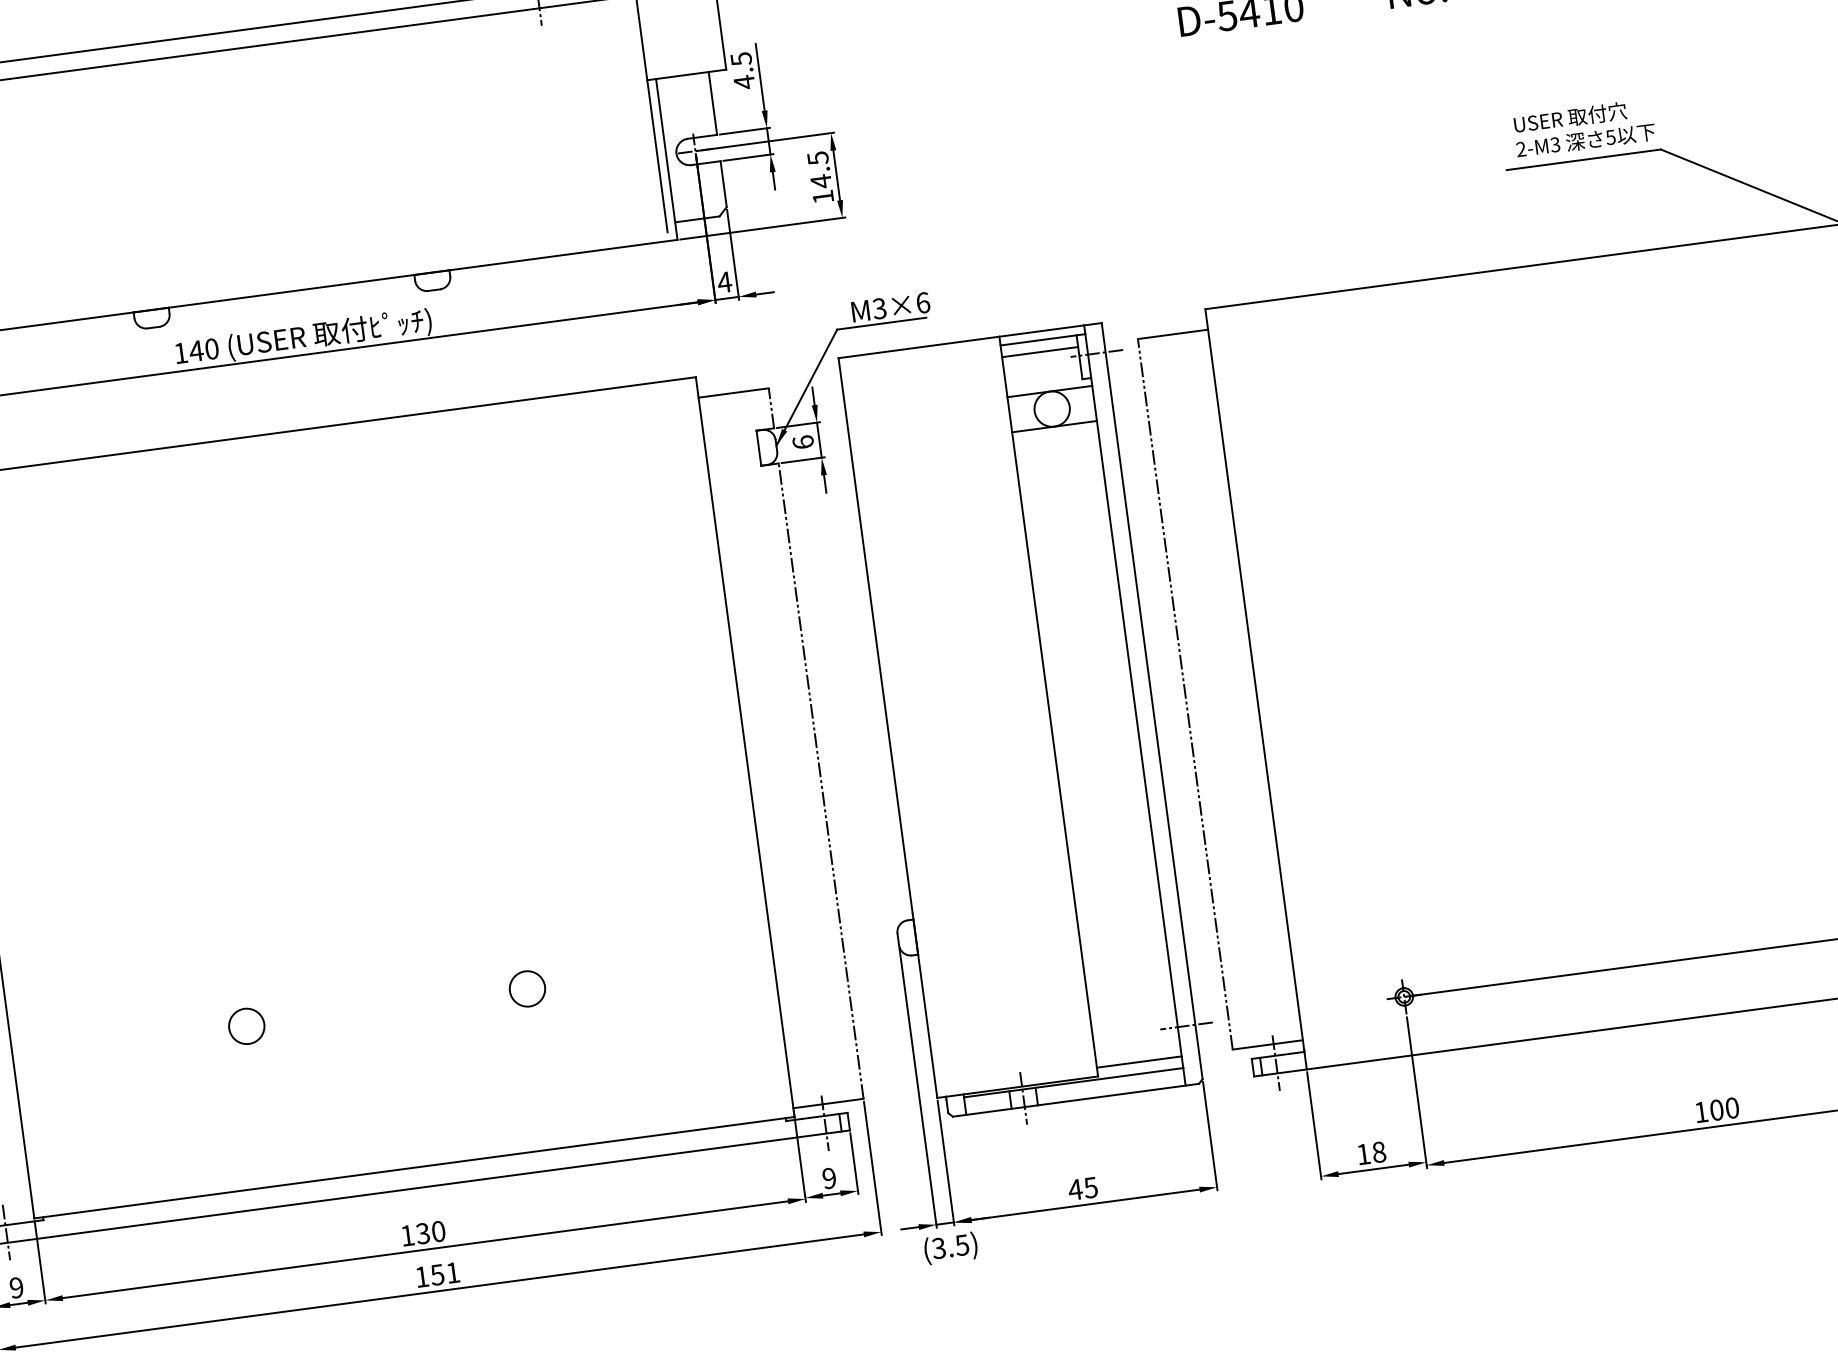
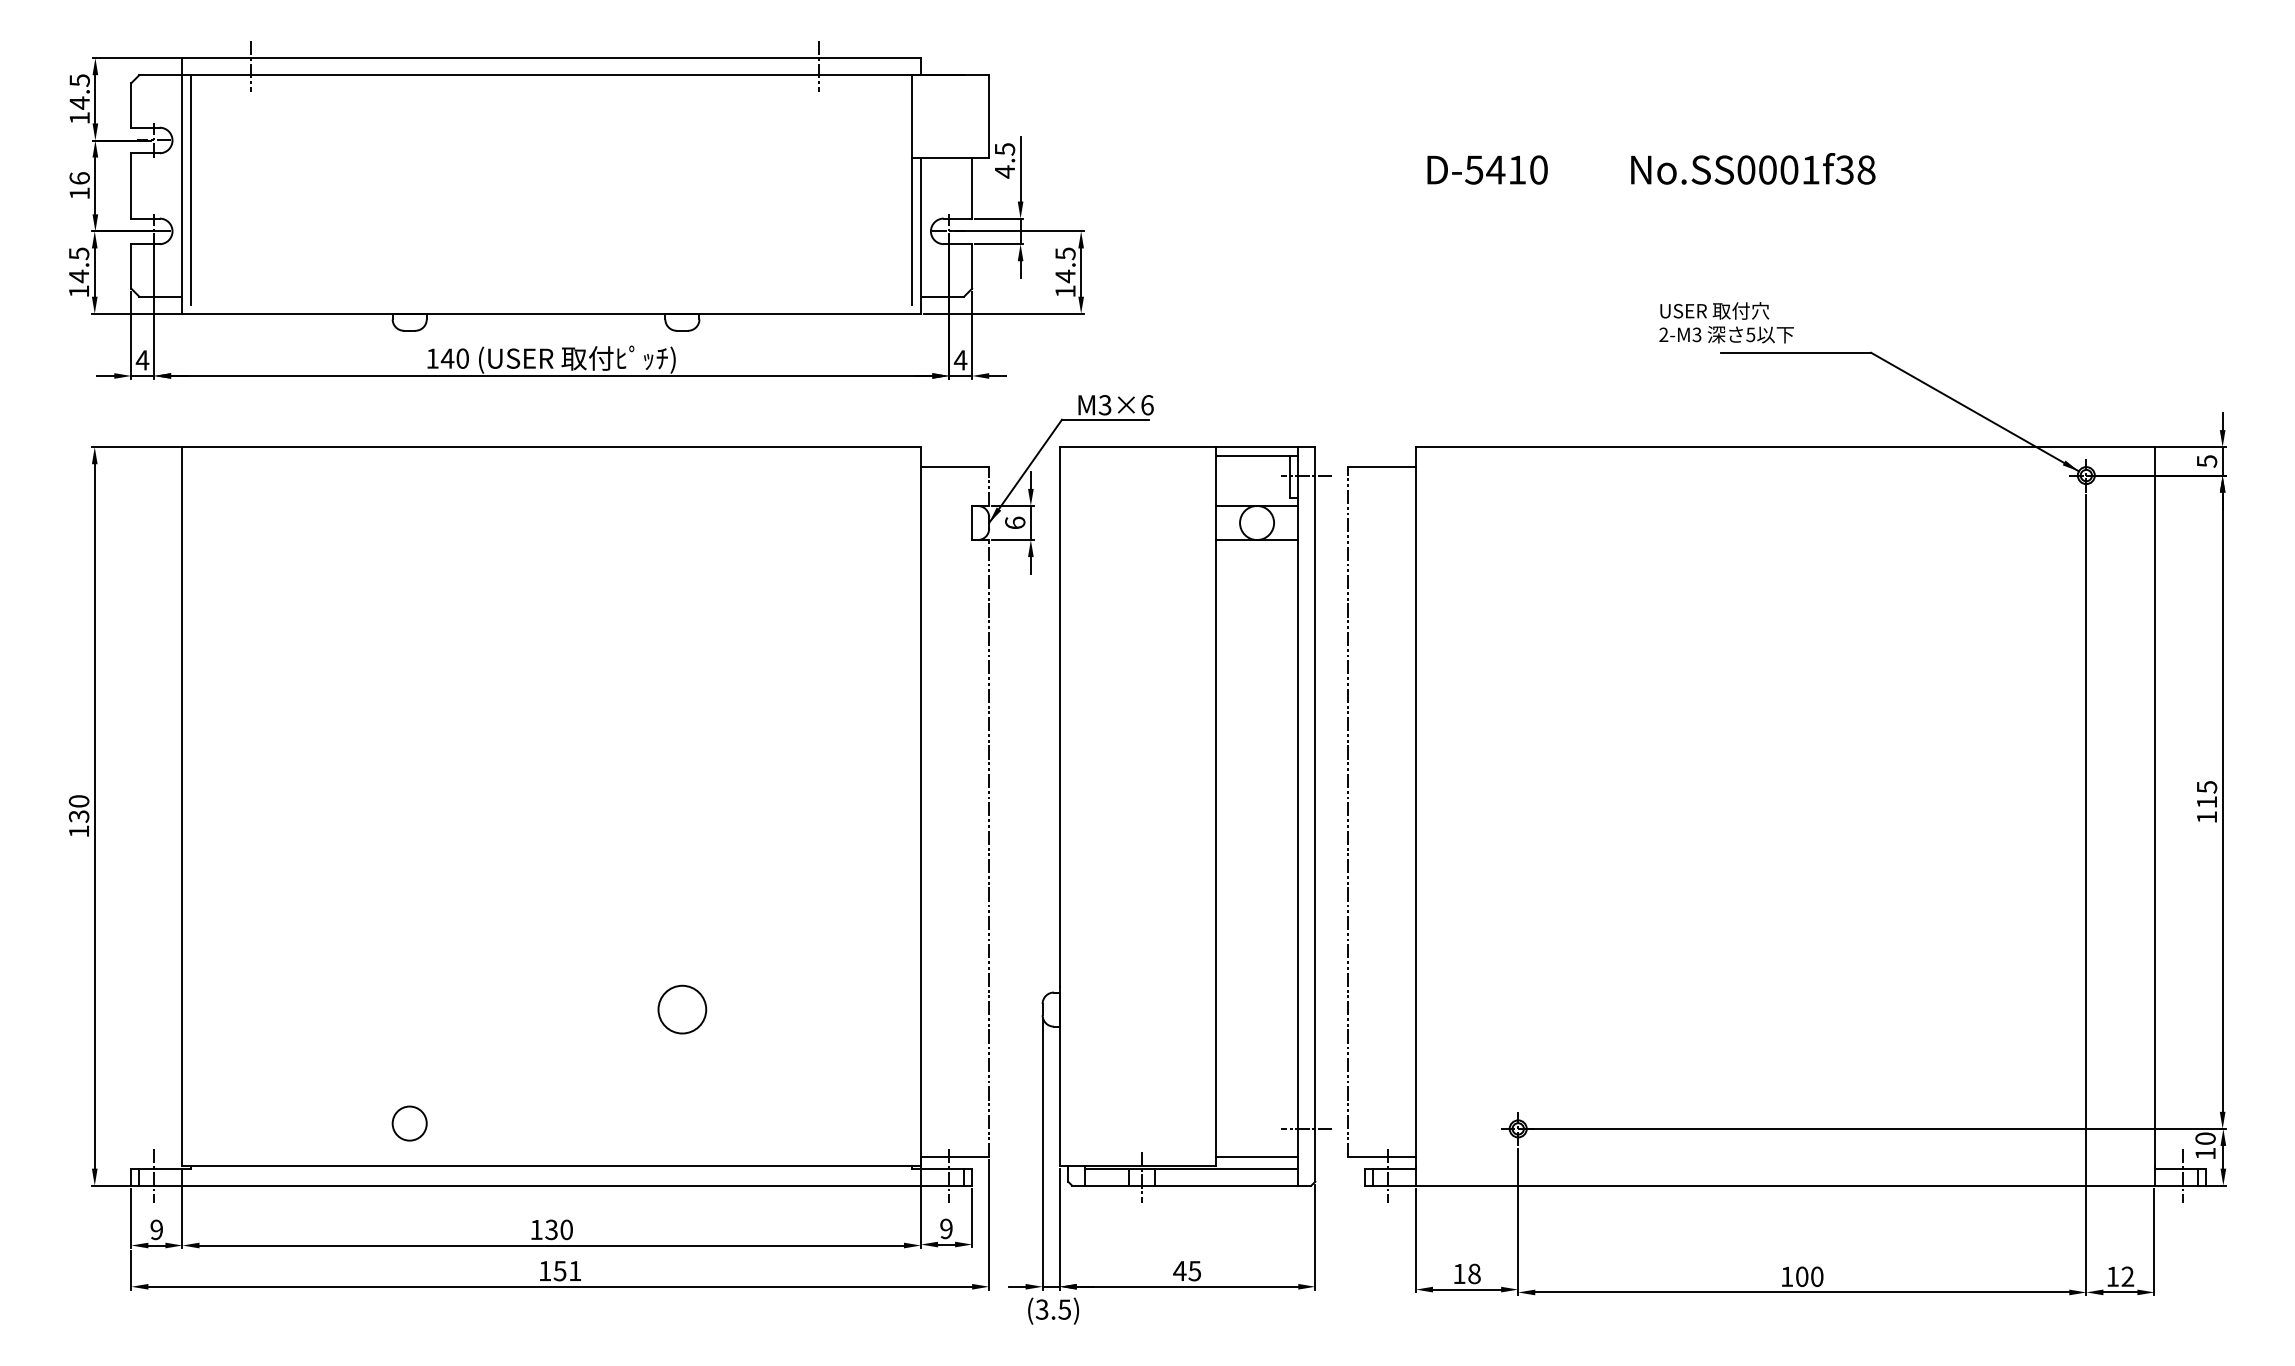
text: (1584, 128) -> (1726, 322), moved
line: (1039, 352) -> (1252, 467), removed
circle: (527, 988) -> (682, 1009), size x1.4
circle: (246, 1026) -> (409, 1123), moved

